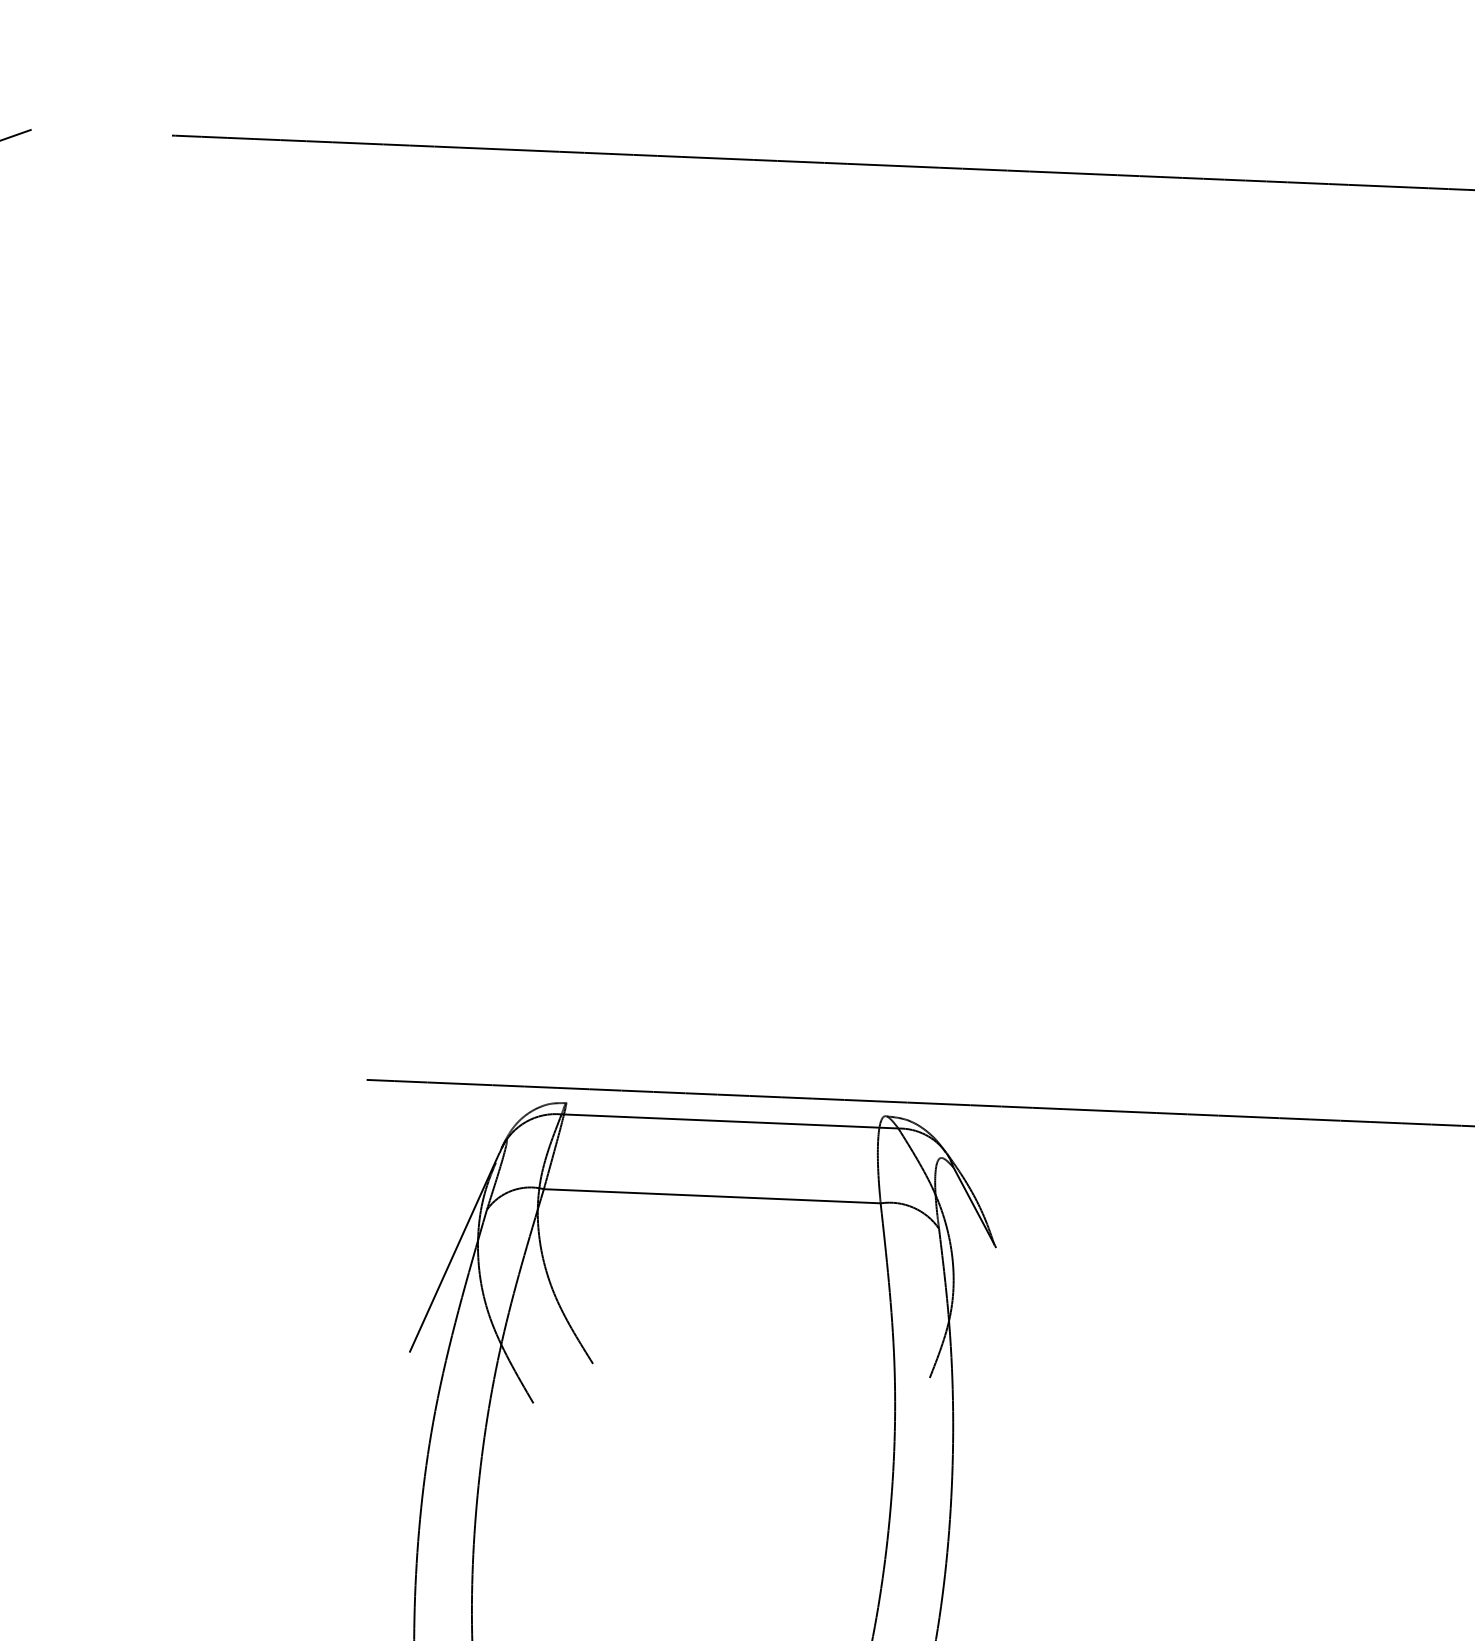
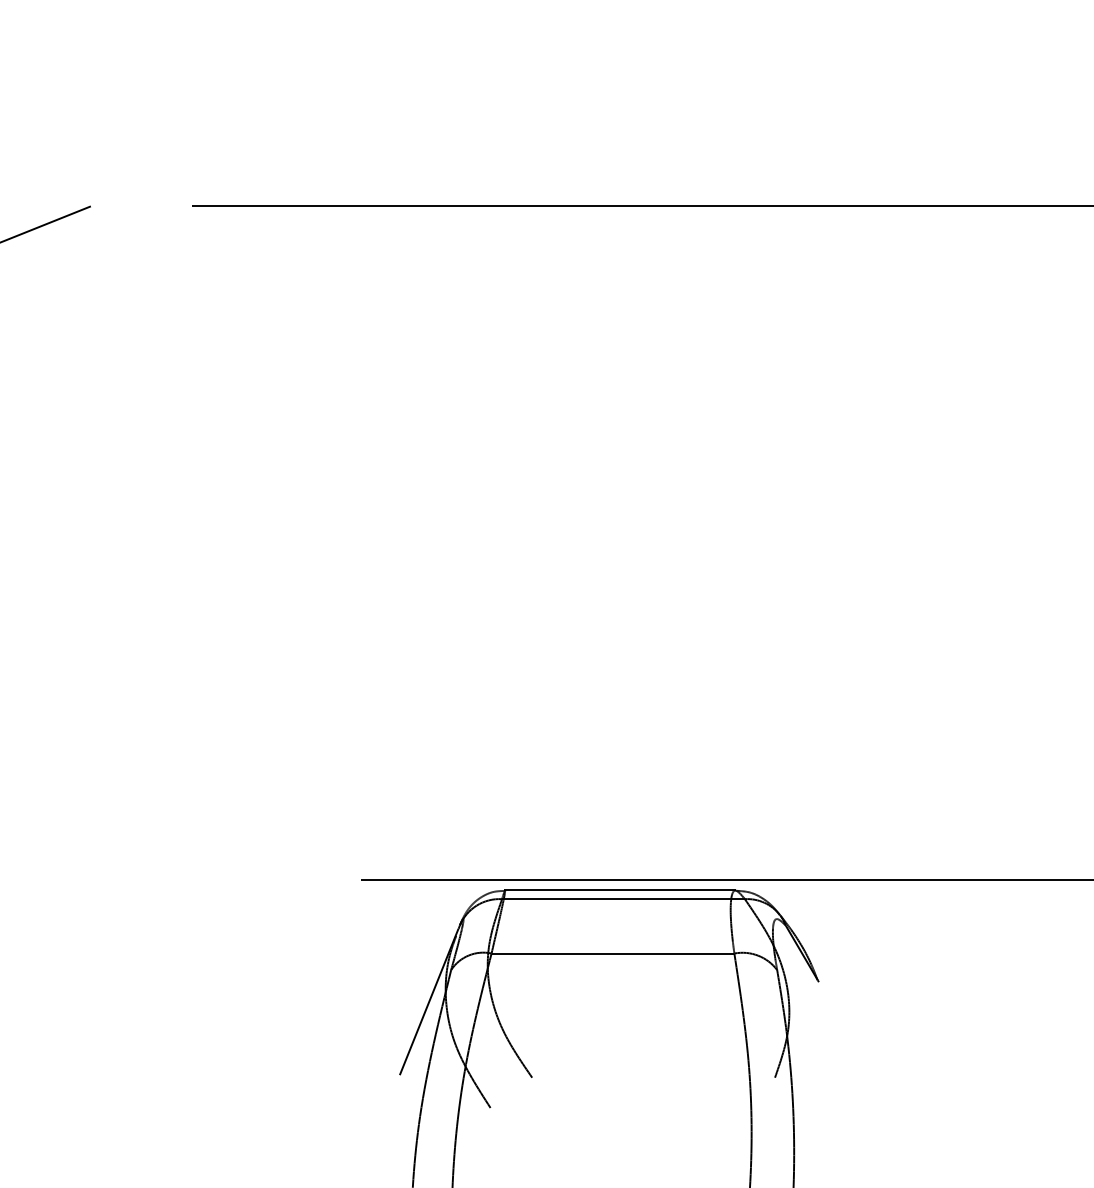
line: (726, 1109) -> (620, 890), added

